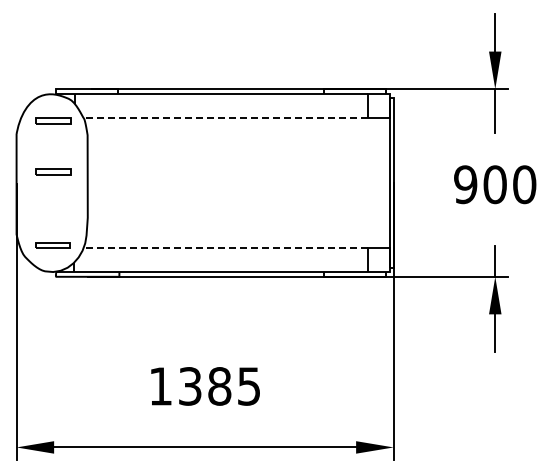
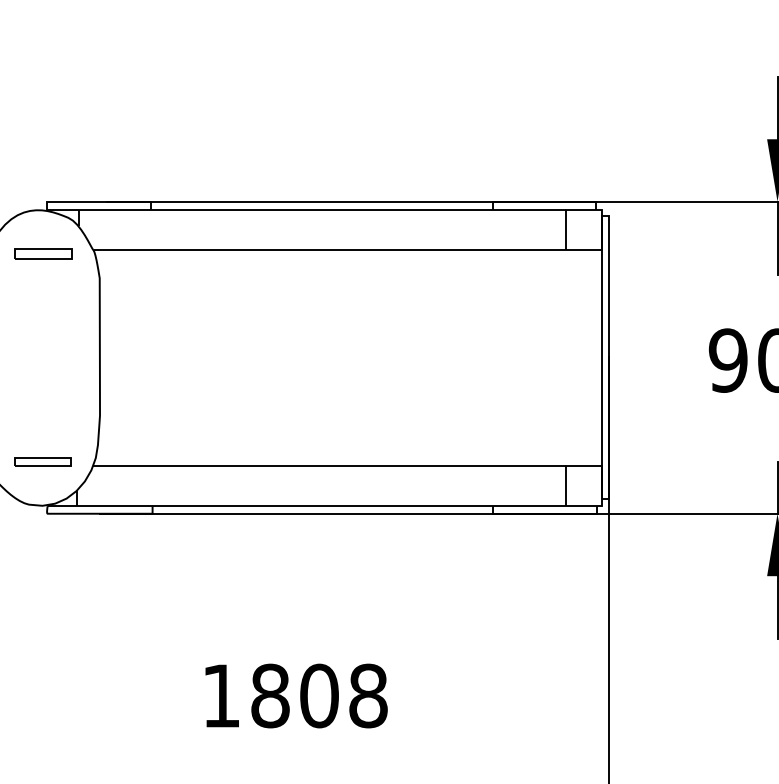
line: (225, 118) -> (328, 250), dashed -> solid
part: (53, 171) -> (43, 338), removed
line: (225, 247) -> (328, 465), dashed -> solid
text: (219, 386) -> (319, 696), 1385 -> 1808

